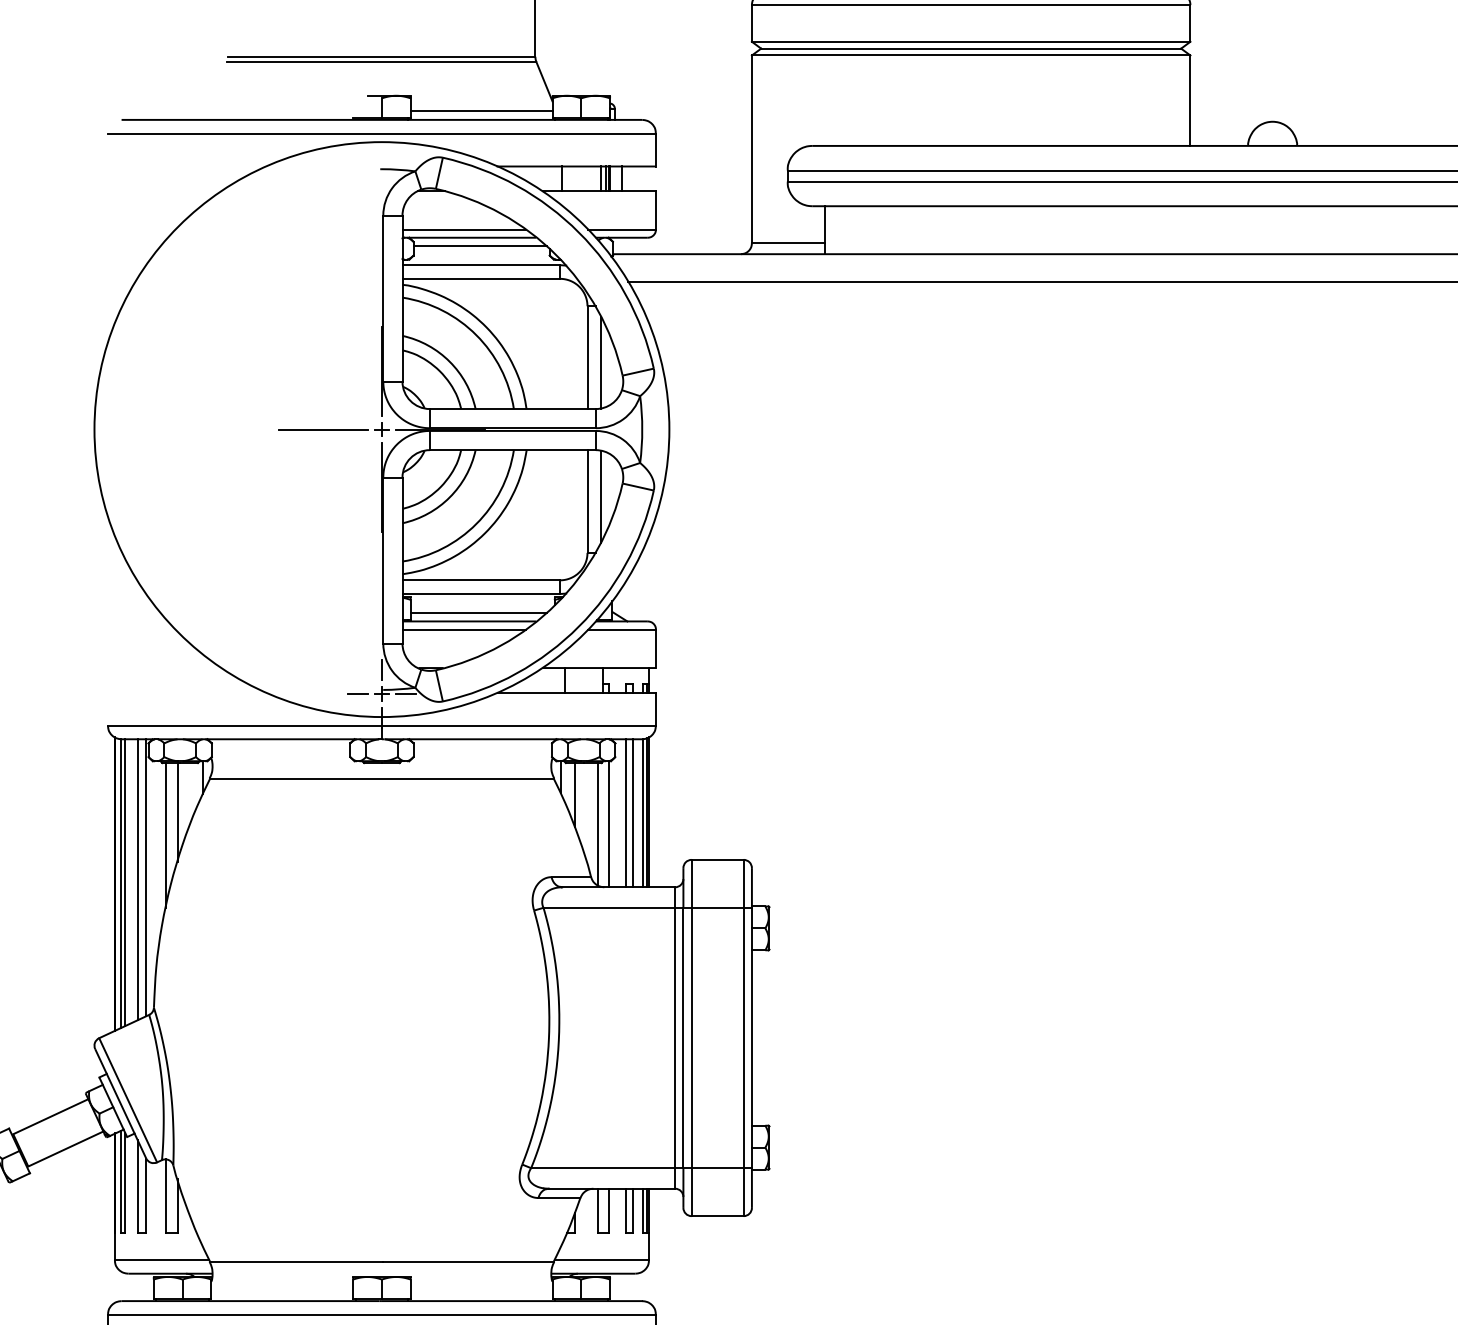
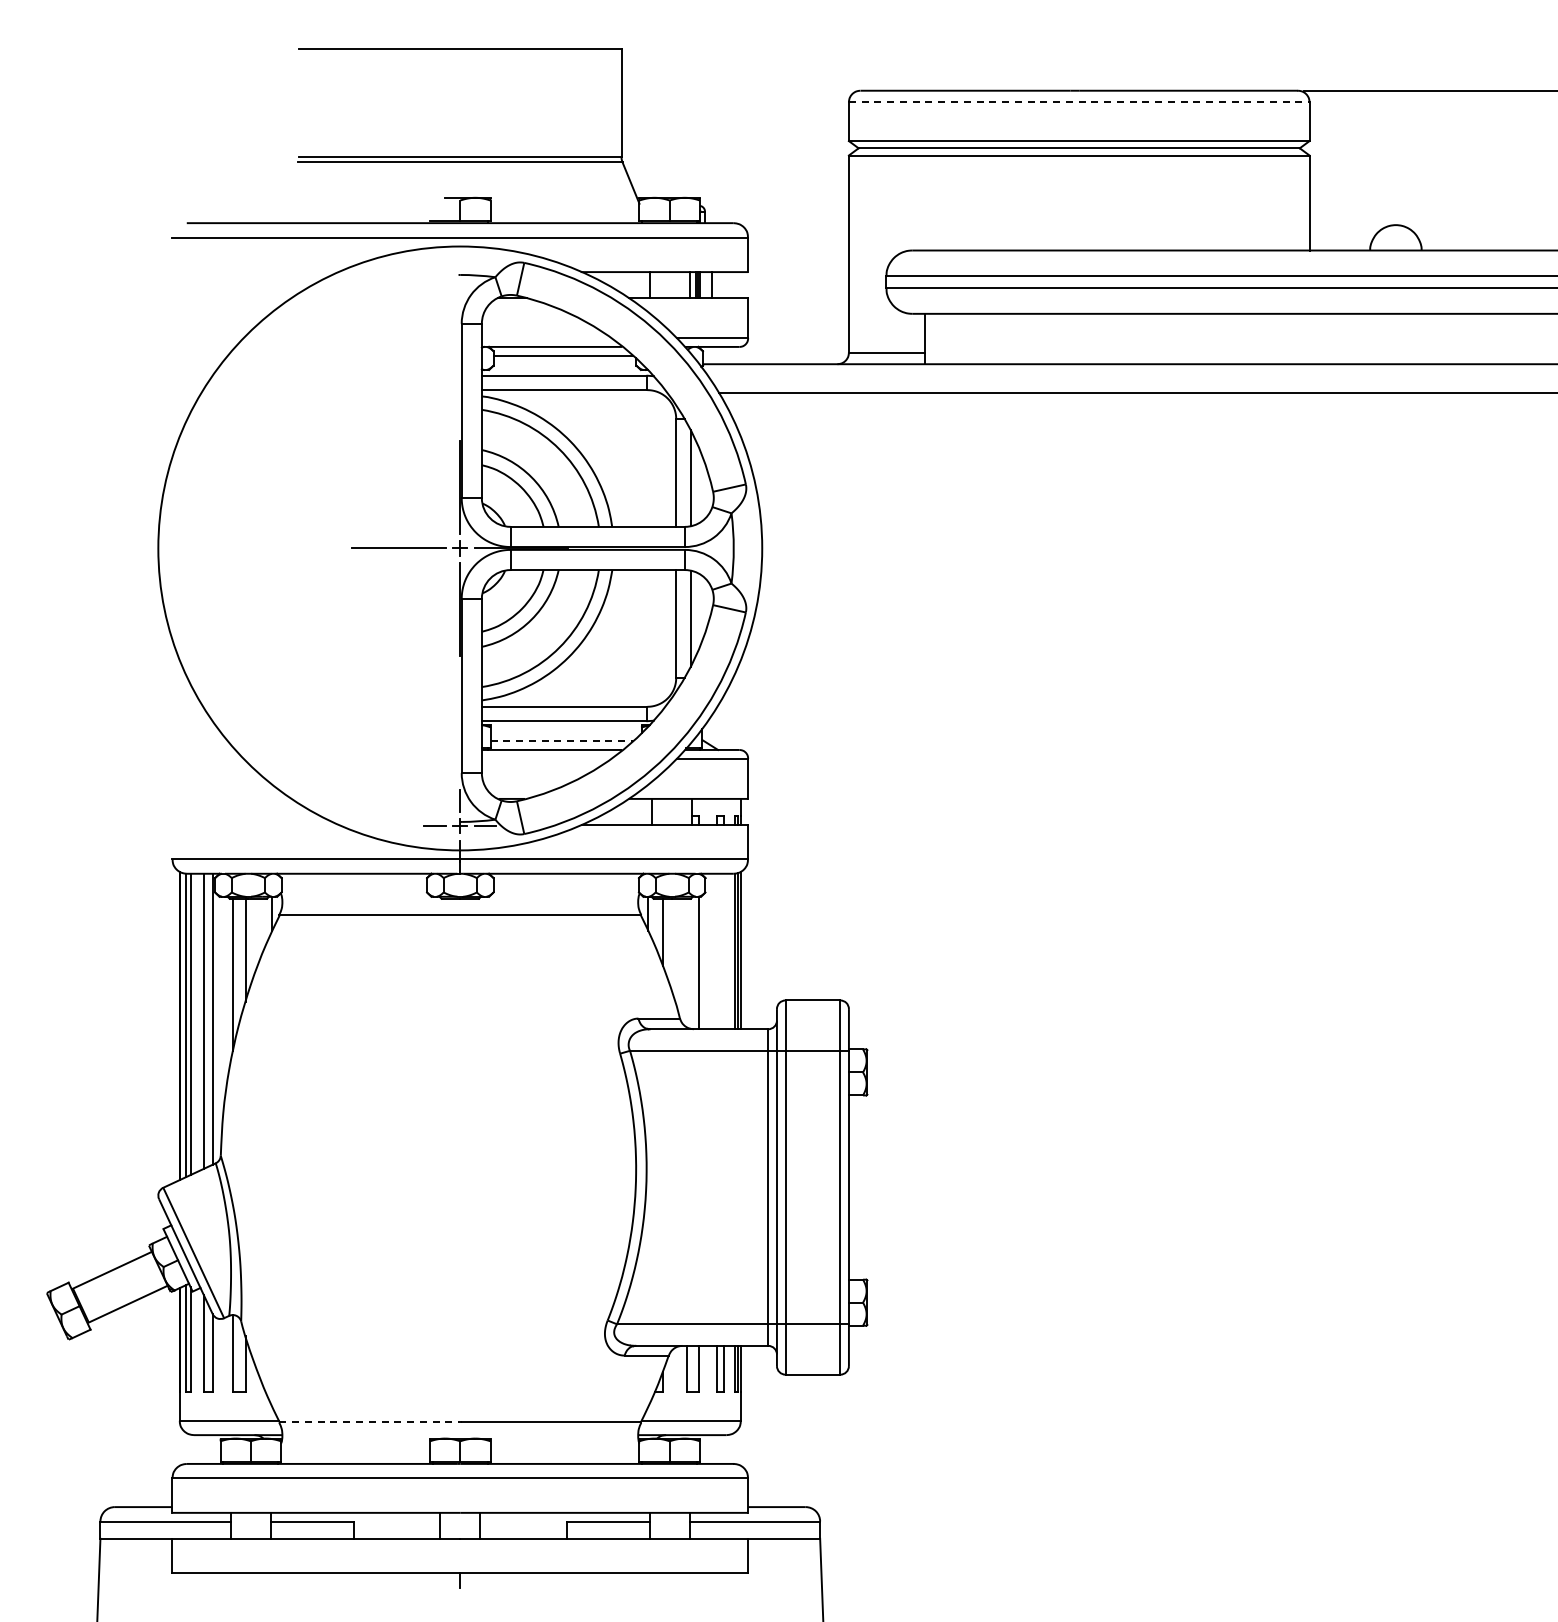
line: (971, 5) -> (1079, 102), solid -> dashed
line: (481, 111) -> (564, 214), removed
line: (464, 229) -> (546, 338), removed
line: (479, 613) -> (562, 741), solid -> dashed
line: (464, 629) -> (546, 758), removed
line: (625, 813) -> (716, 951), removed
line: (633, 813) -> (724, 951), removed
line: (598, 823) -> (687, 962), removed
line: (297, 1261) -> (371, 1422), solid -> dashed

